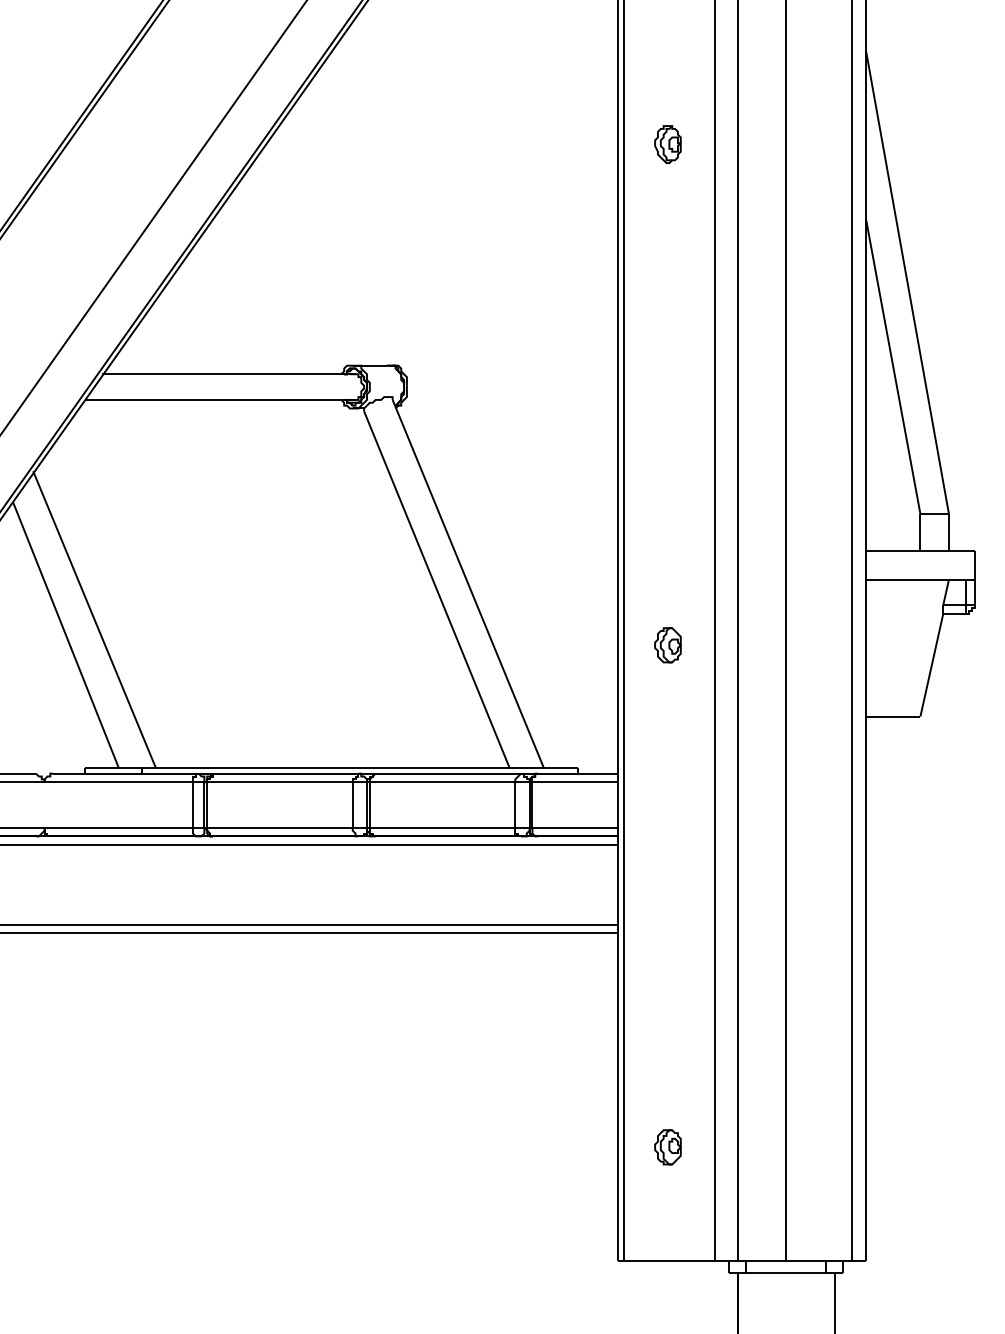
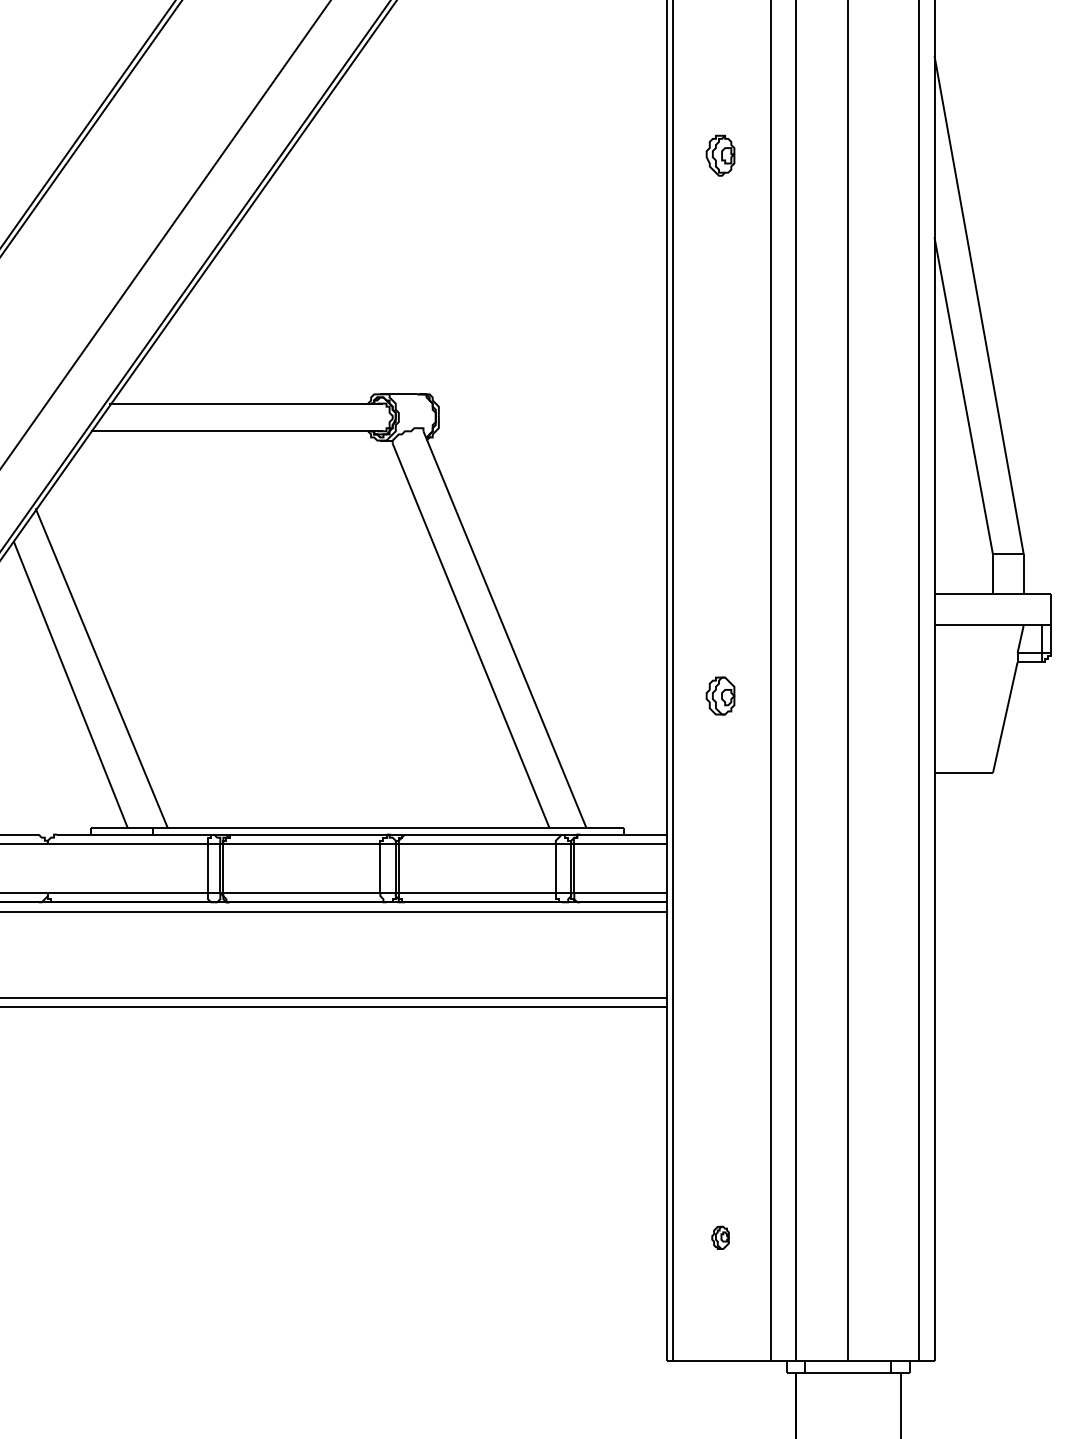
part: (667, 1147) -> (720, 1238), size x0.6

